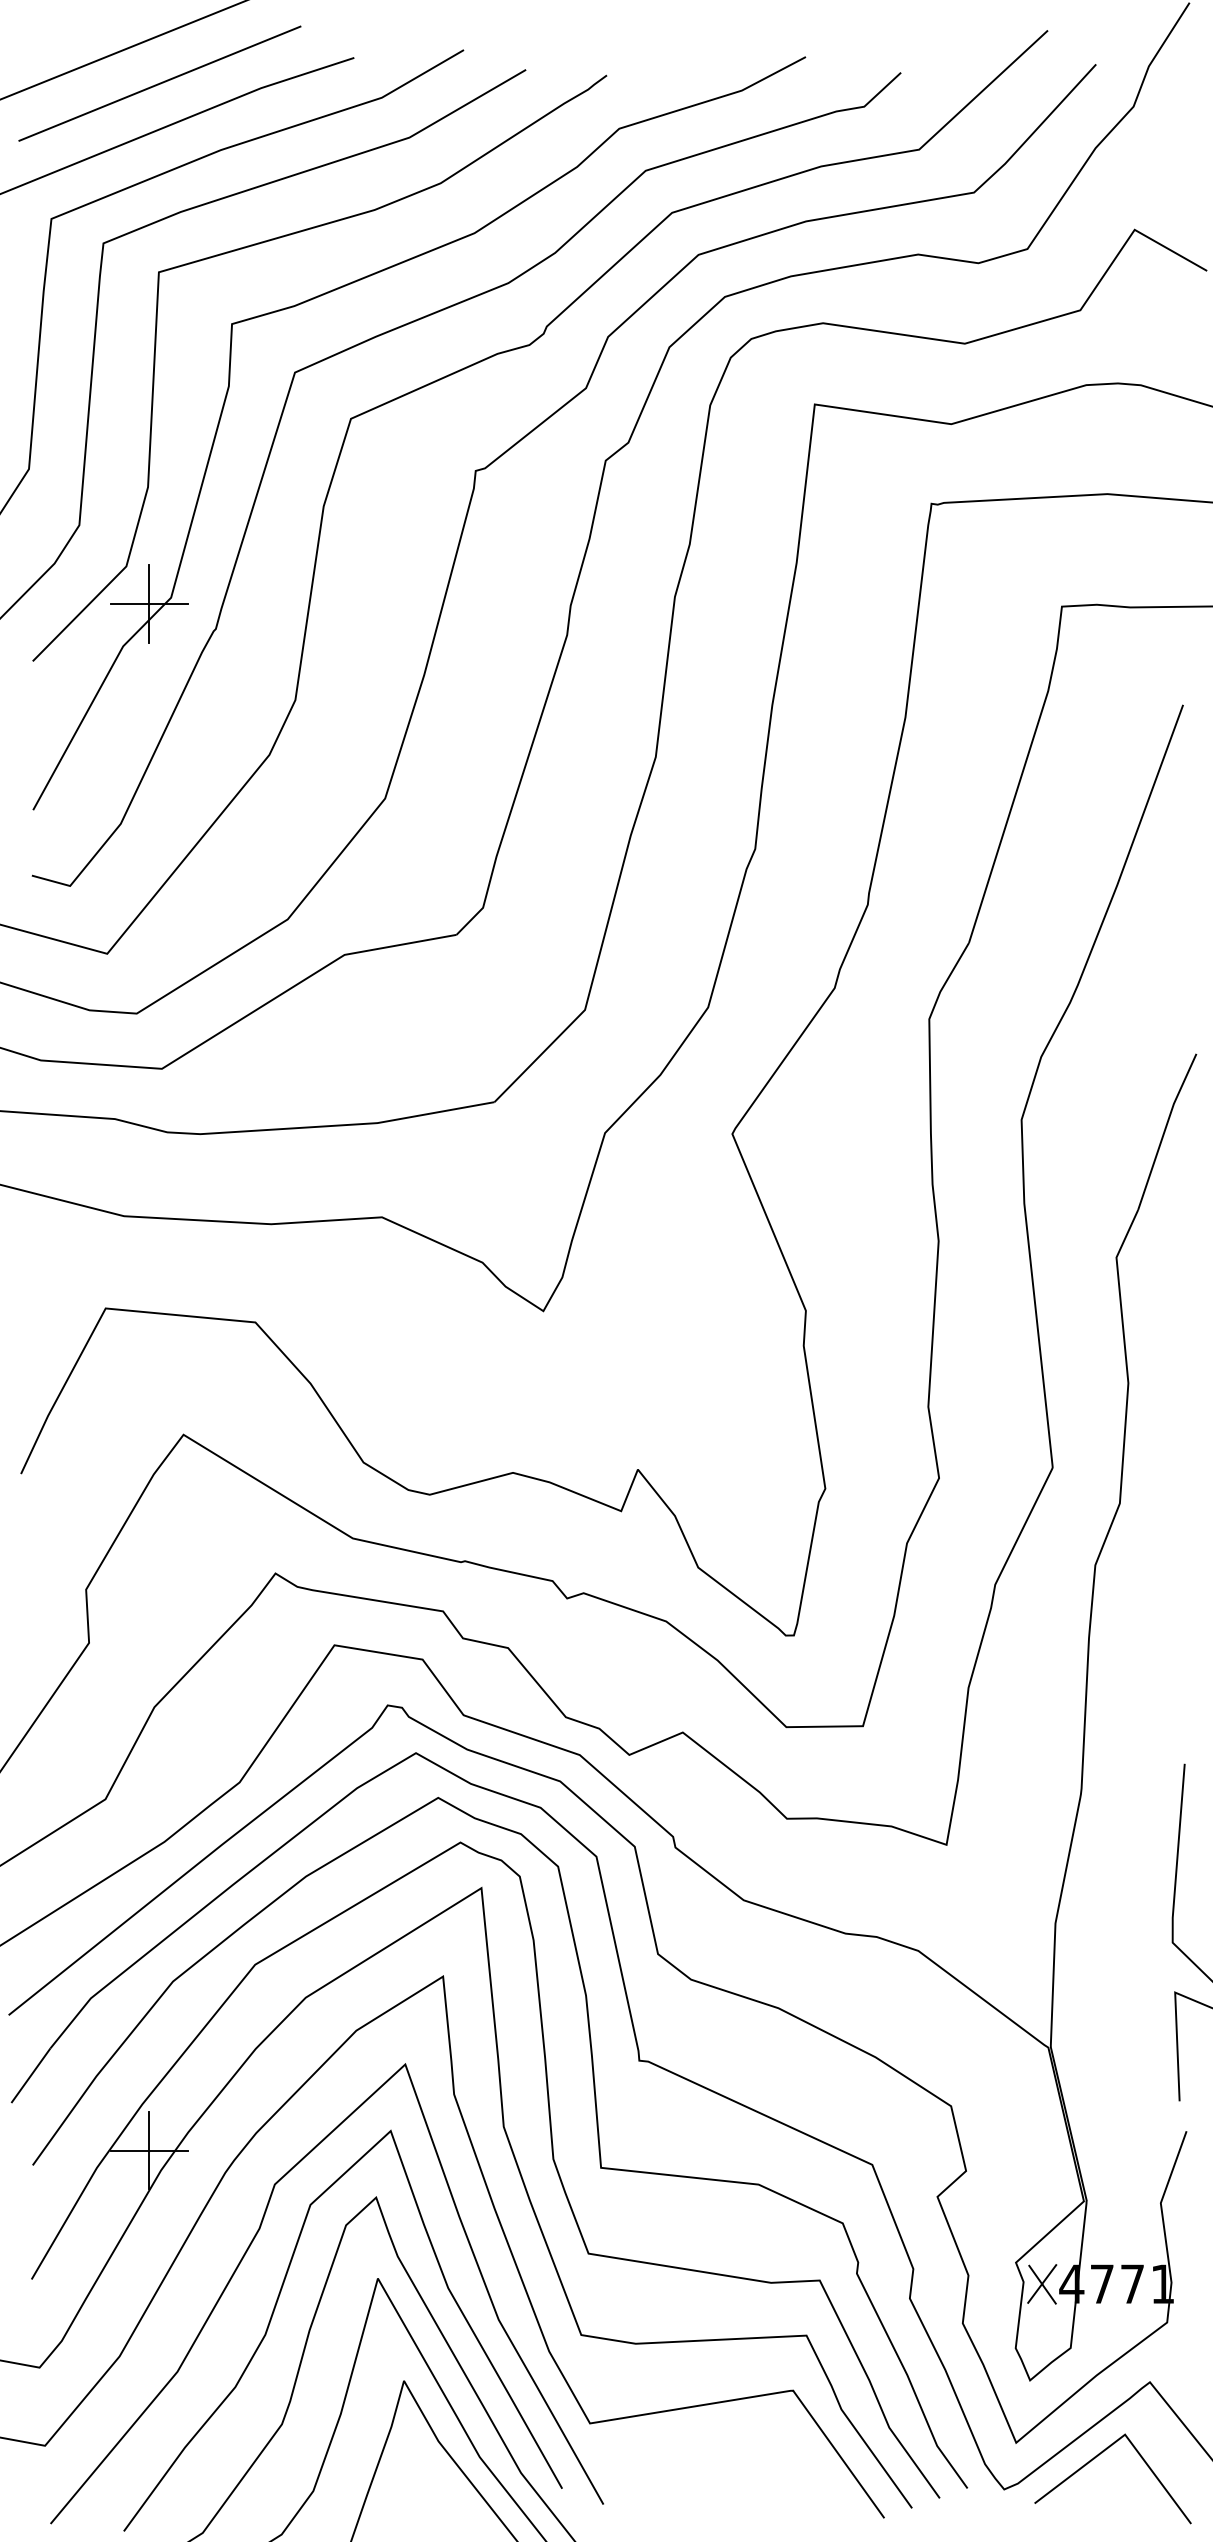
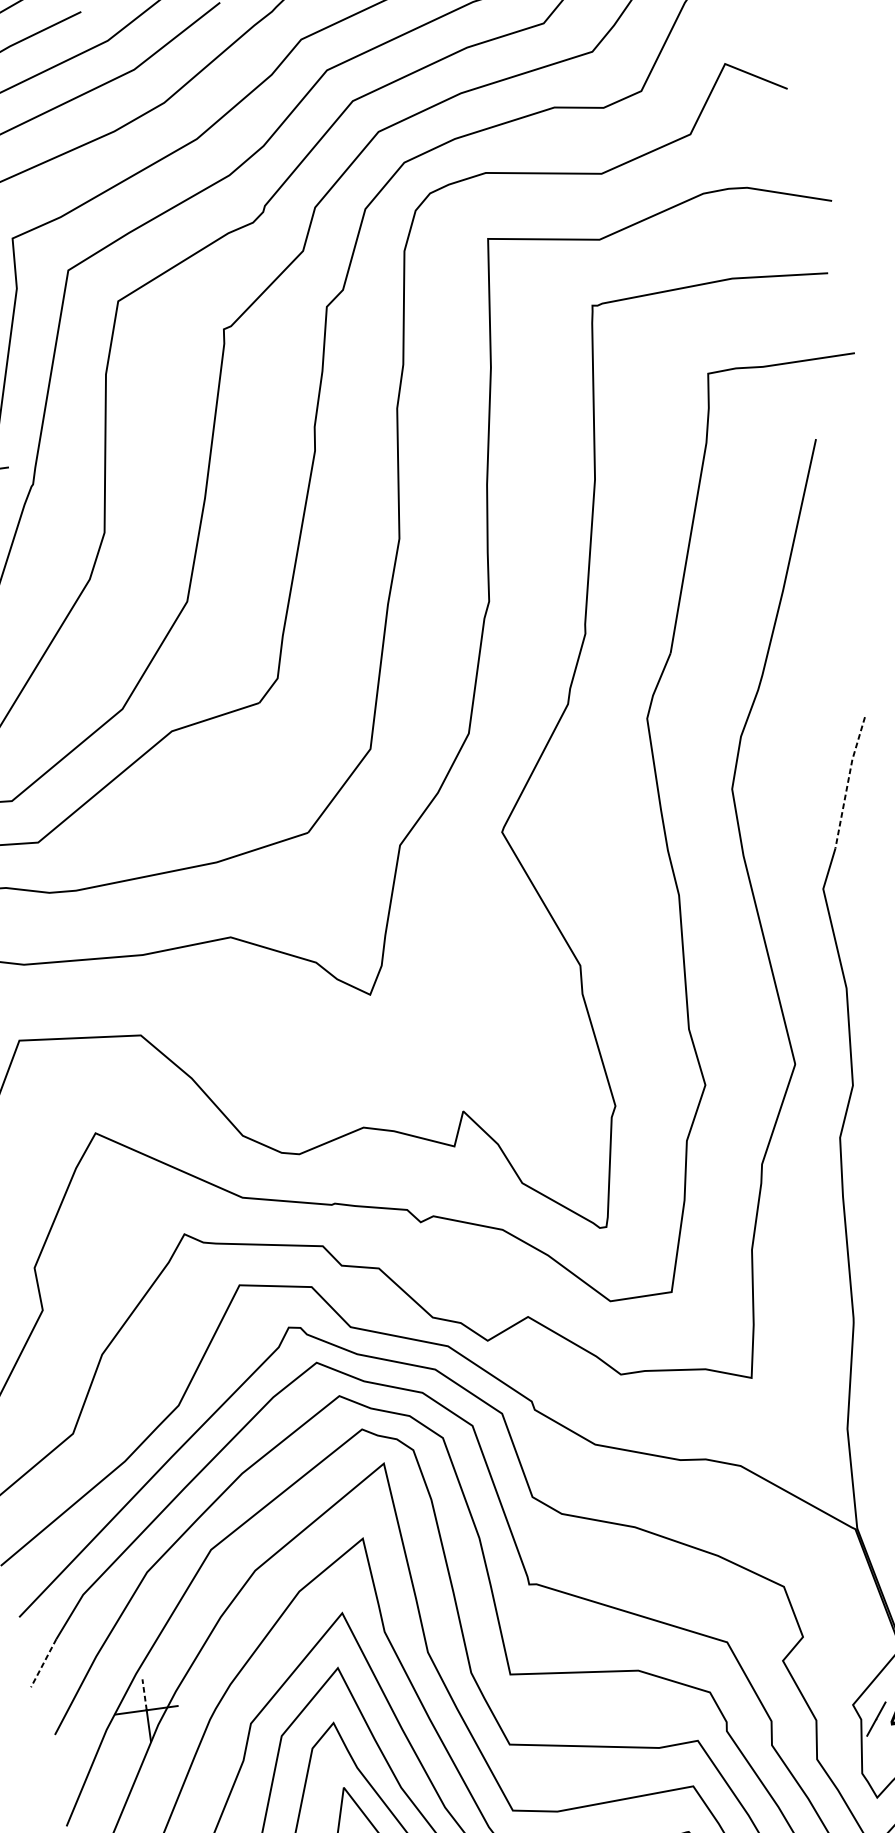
line: (1164, 1130) -> (847, 781), solid -> dashed
line: (30, 2075) -> (43, 1663), solid -> dashed
line: (149, 2130) -> (144, 1694), solid -> dashed
line: (1042, 2284) -> (876, 1719), removed

